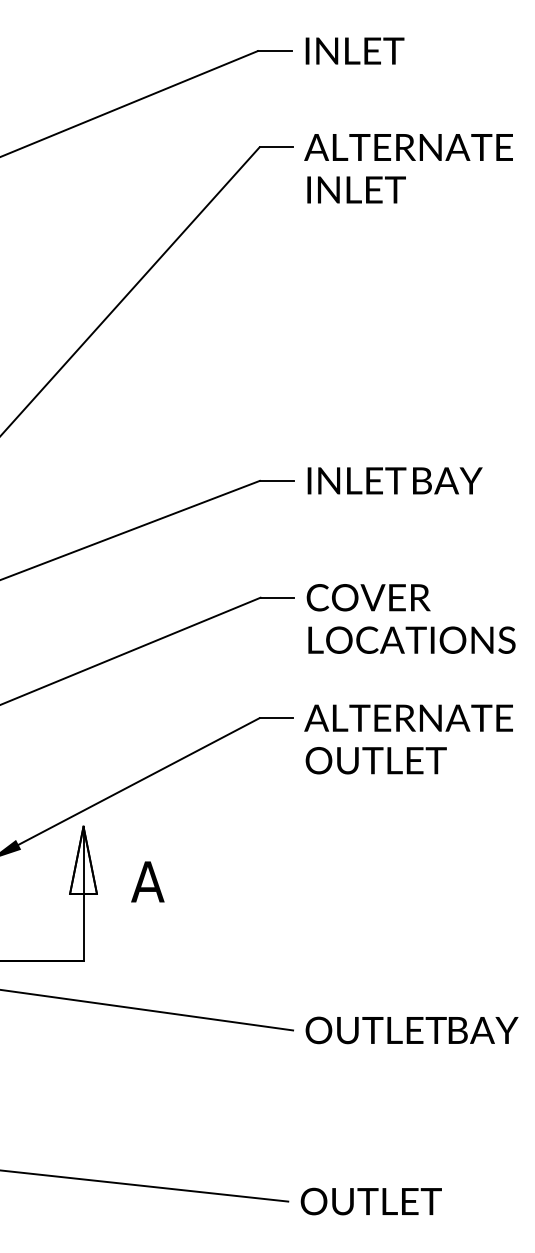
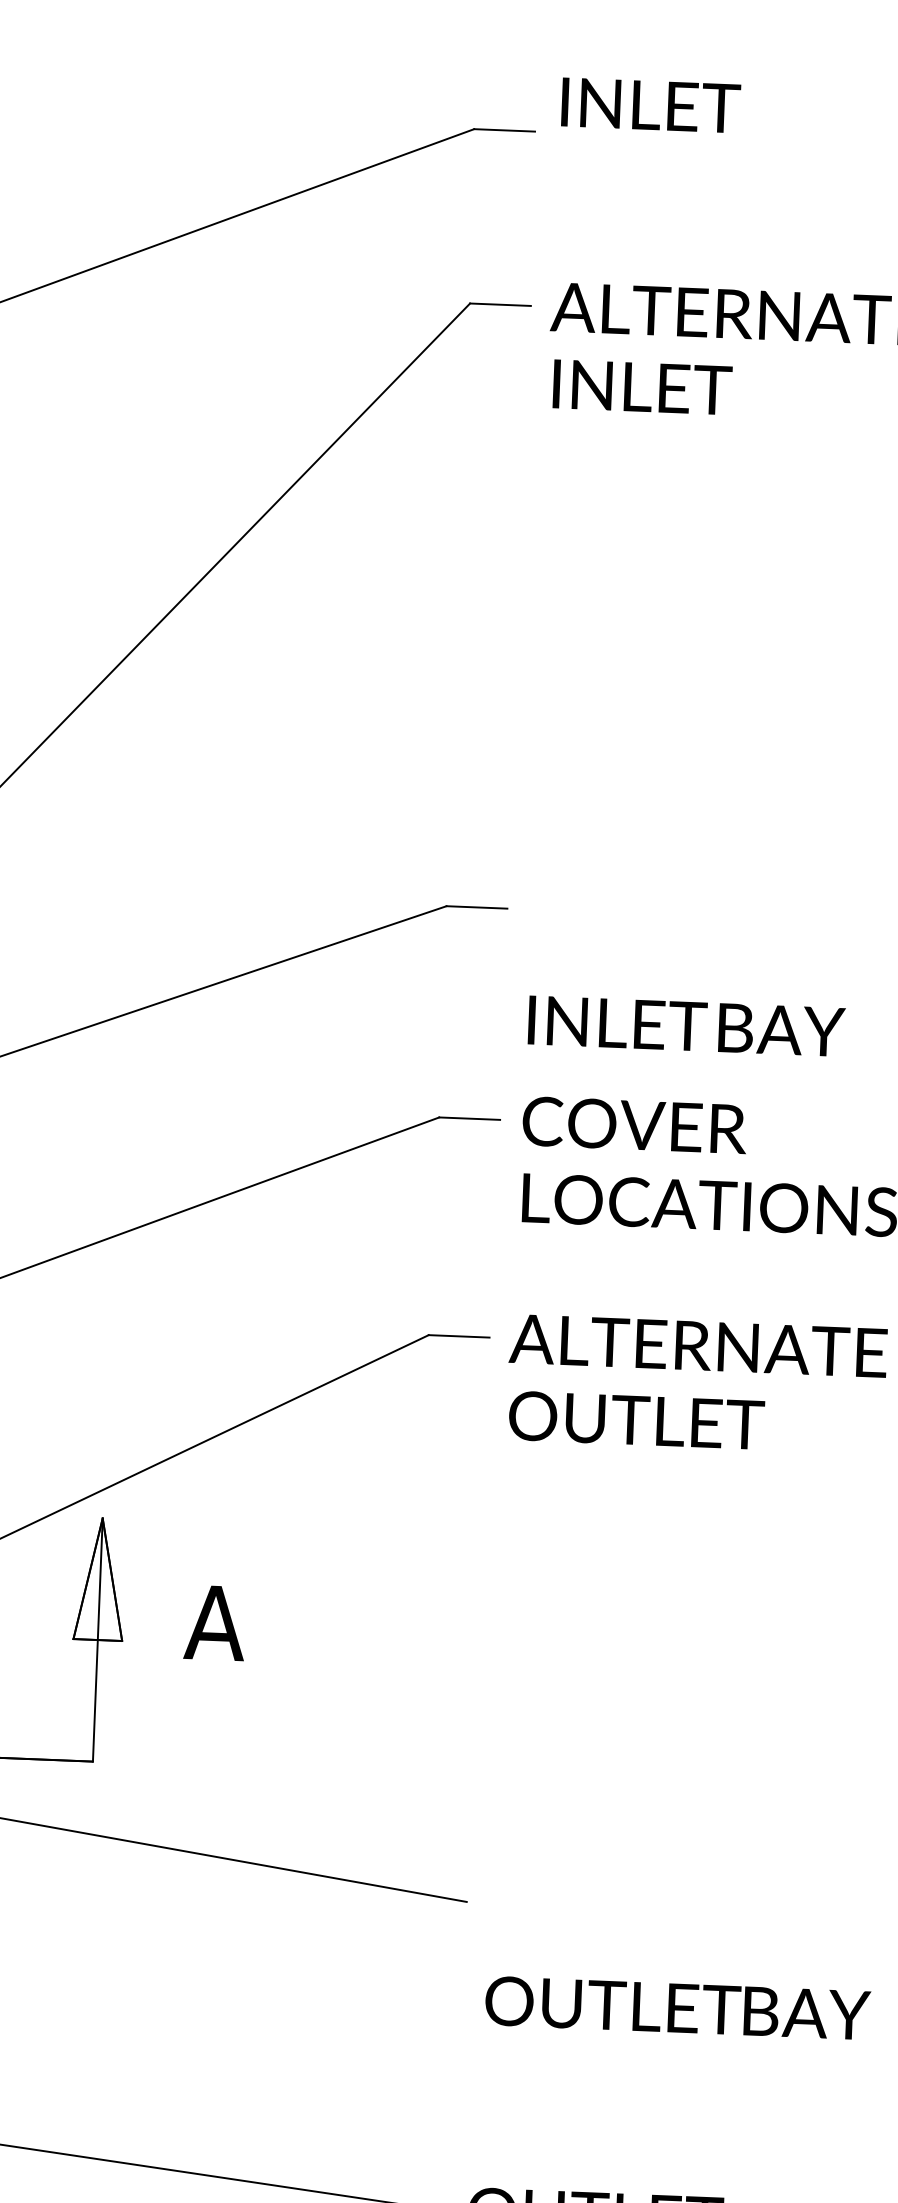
text: (354, 50) -> (650, 104), moved
text: (394, 480) -> (685, 1025), moved
text: (411, 1030) -> (676, 2008), moved

